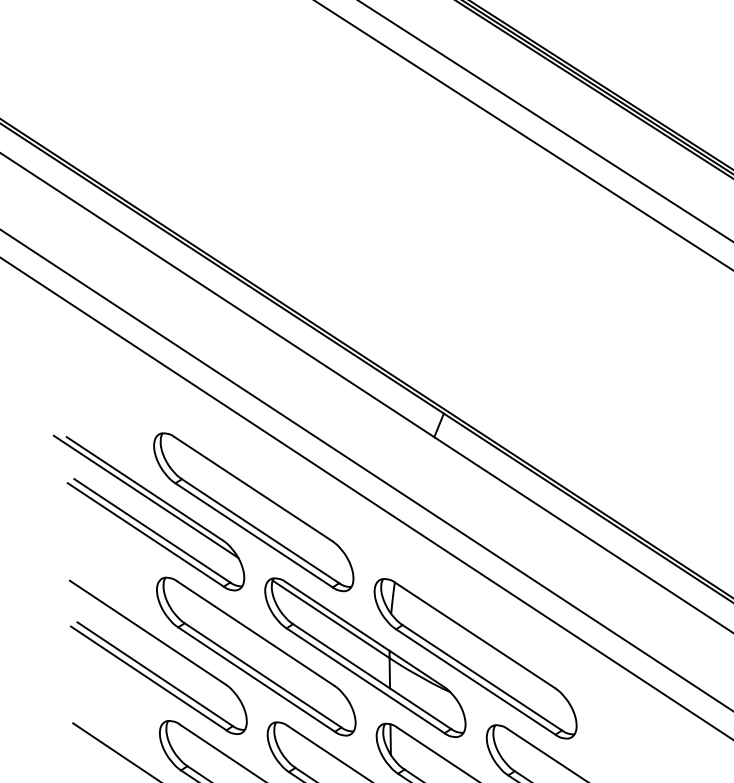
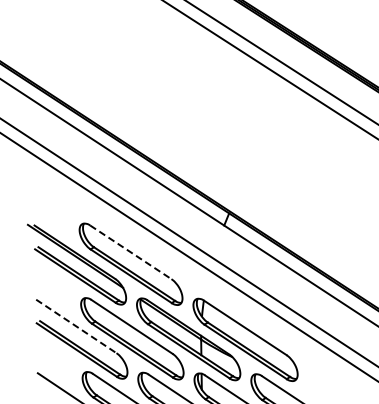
line: (252, 489) -> (130, 252), solid -> dashed
line: (148, 632) -> (76, 326), solid -> dashed

